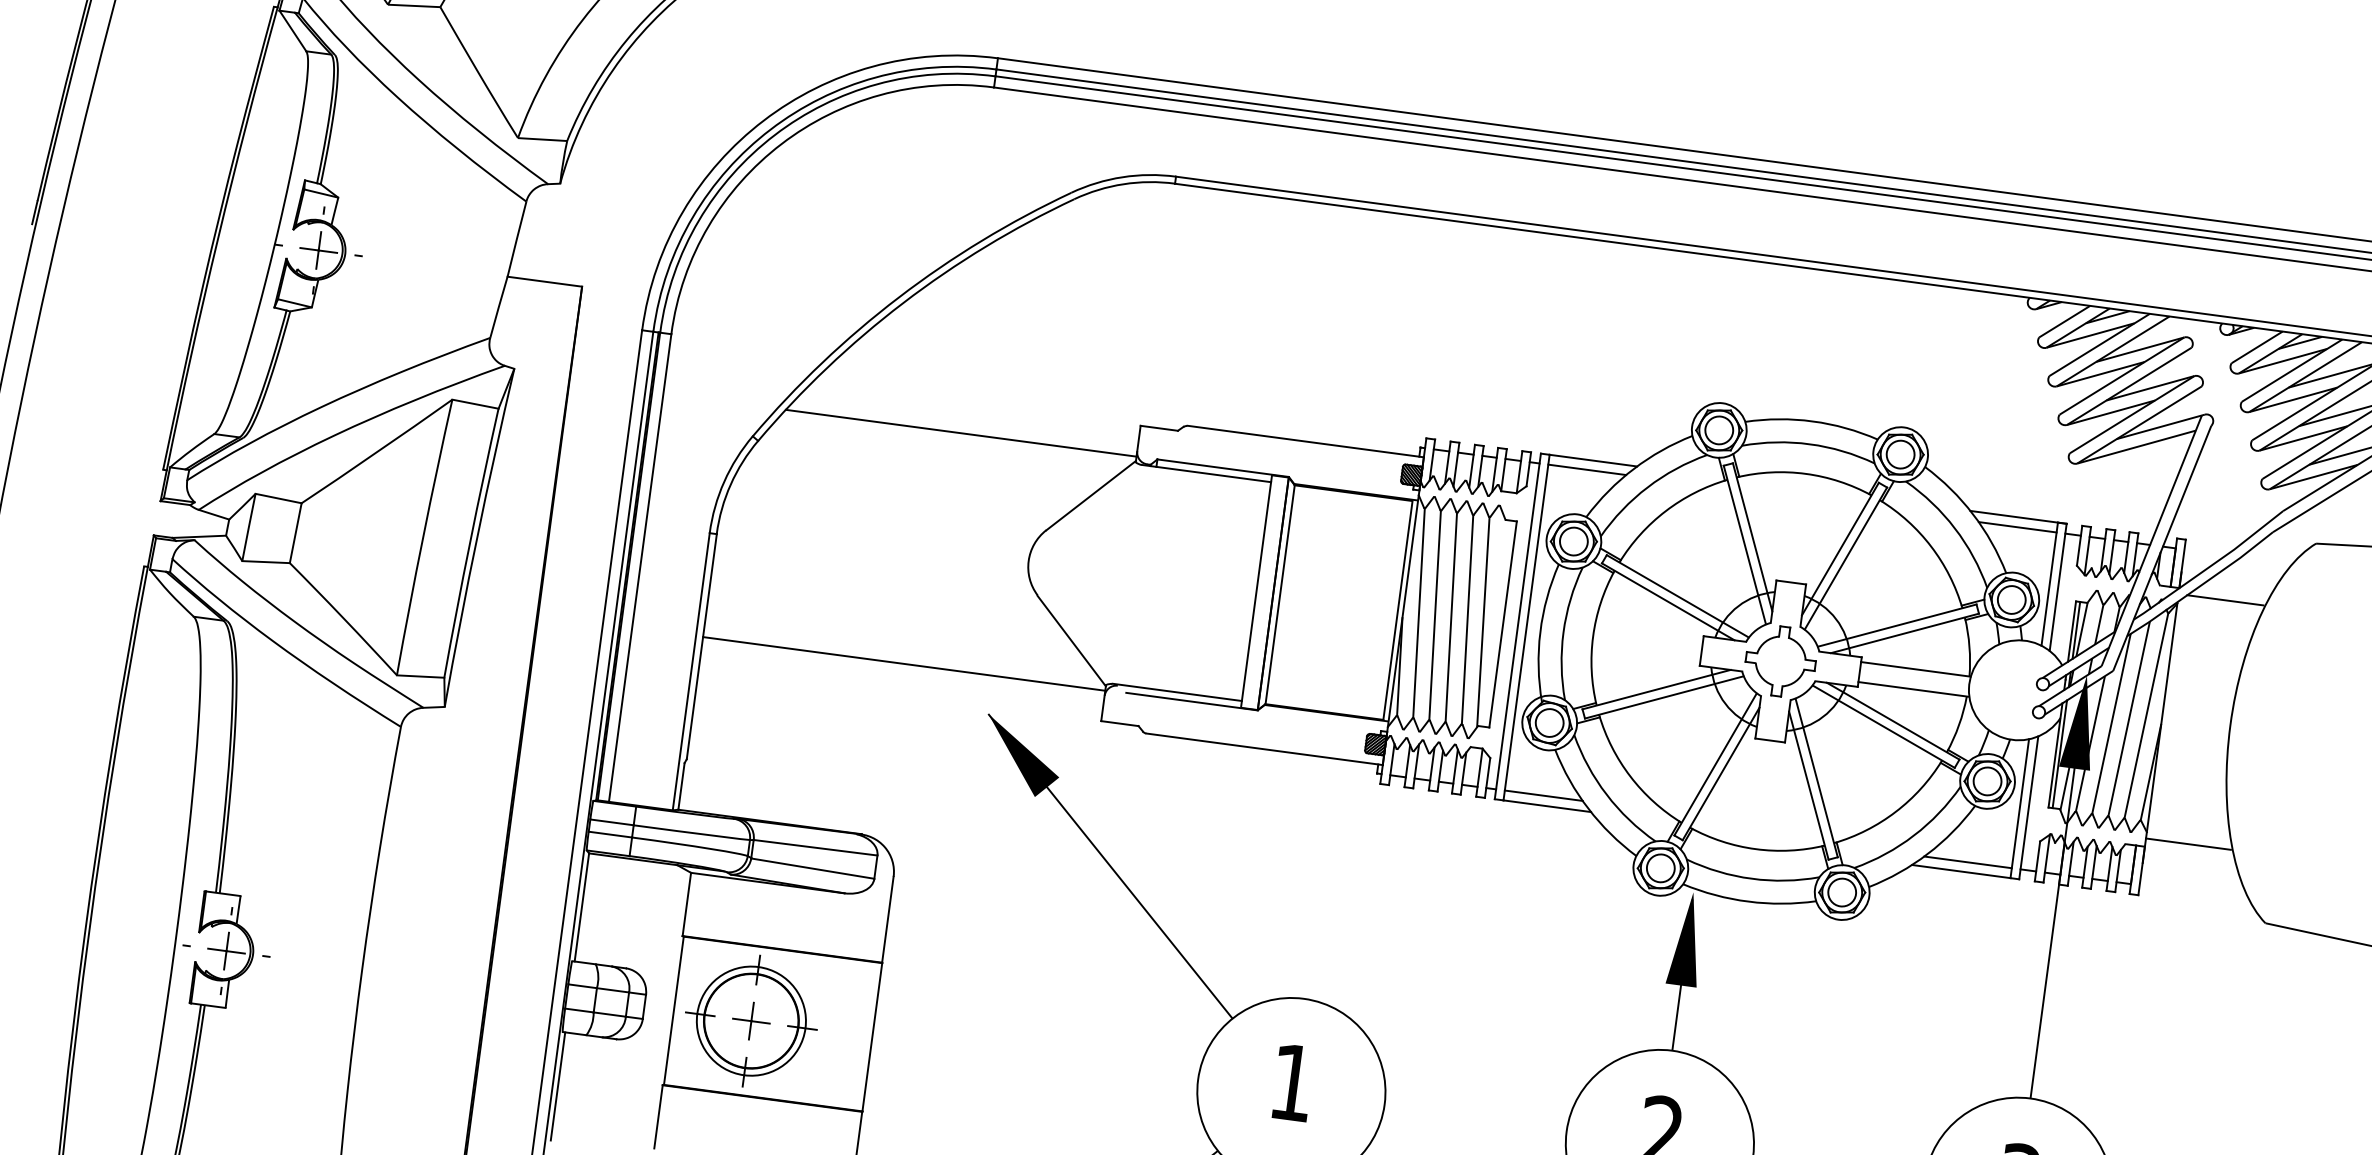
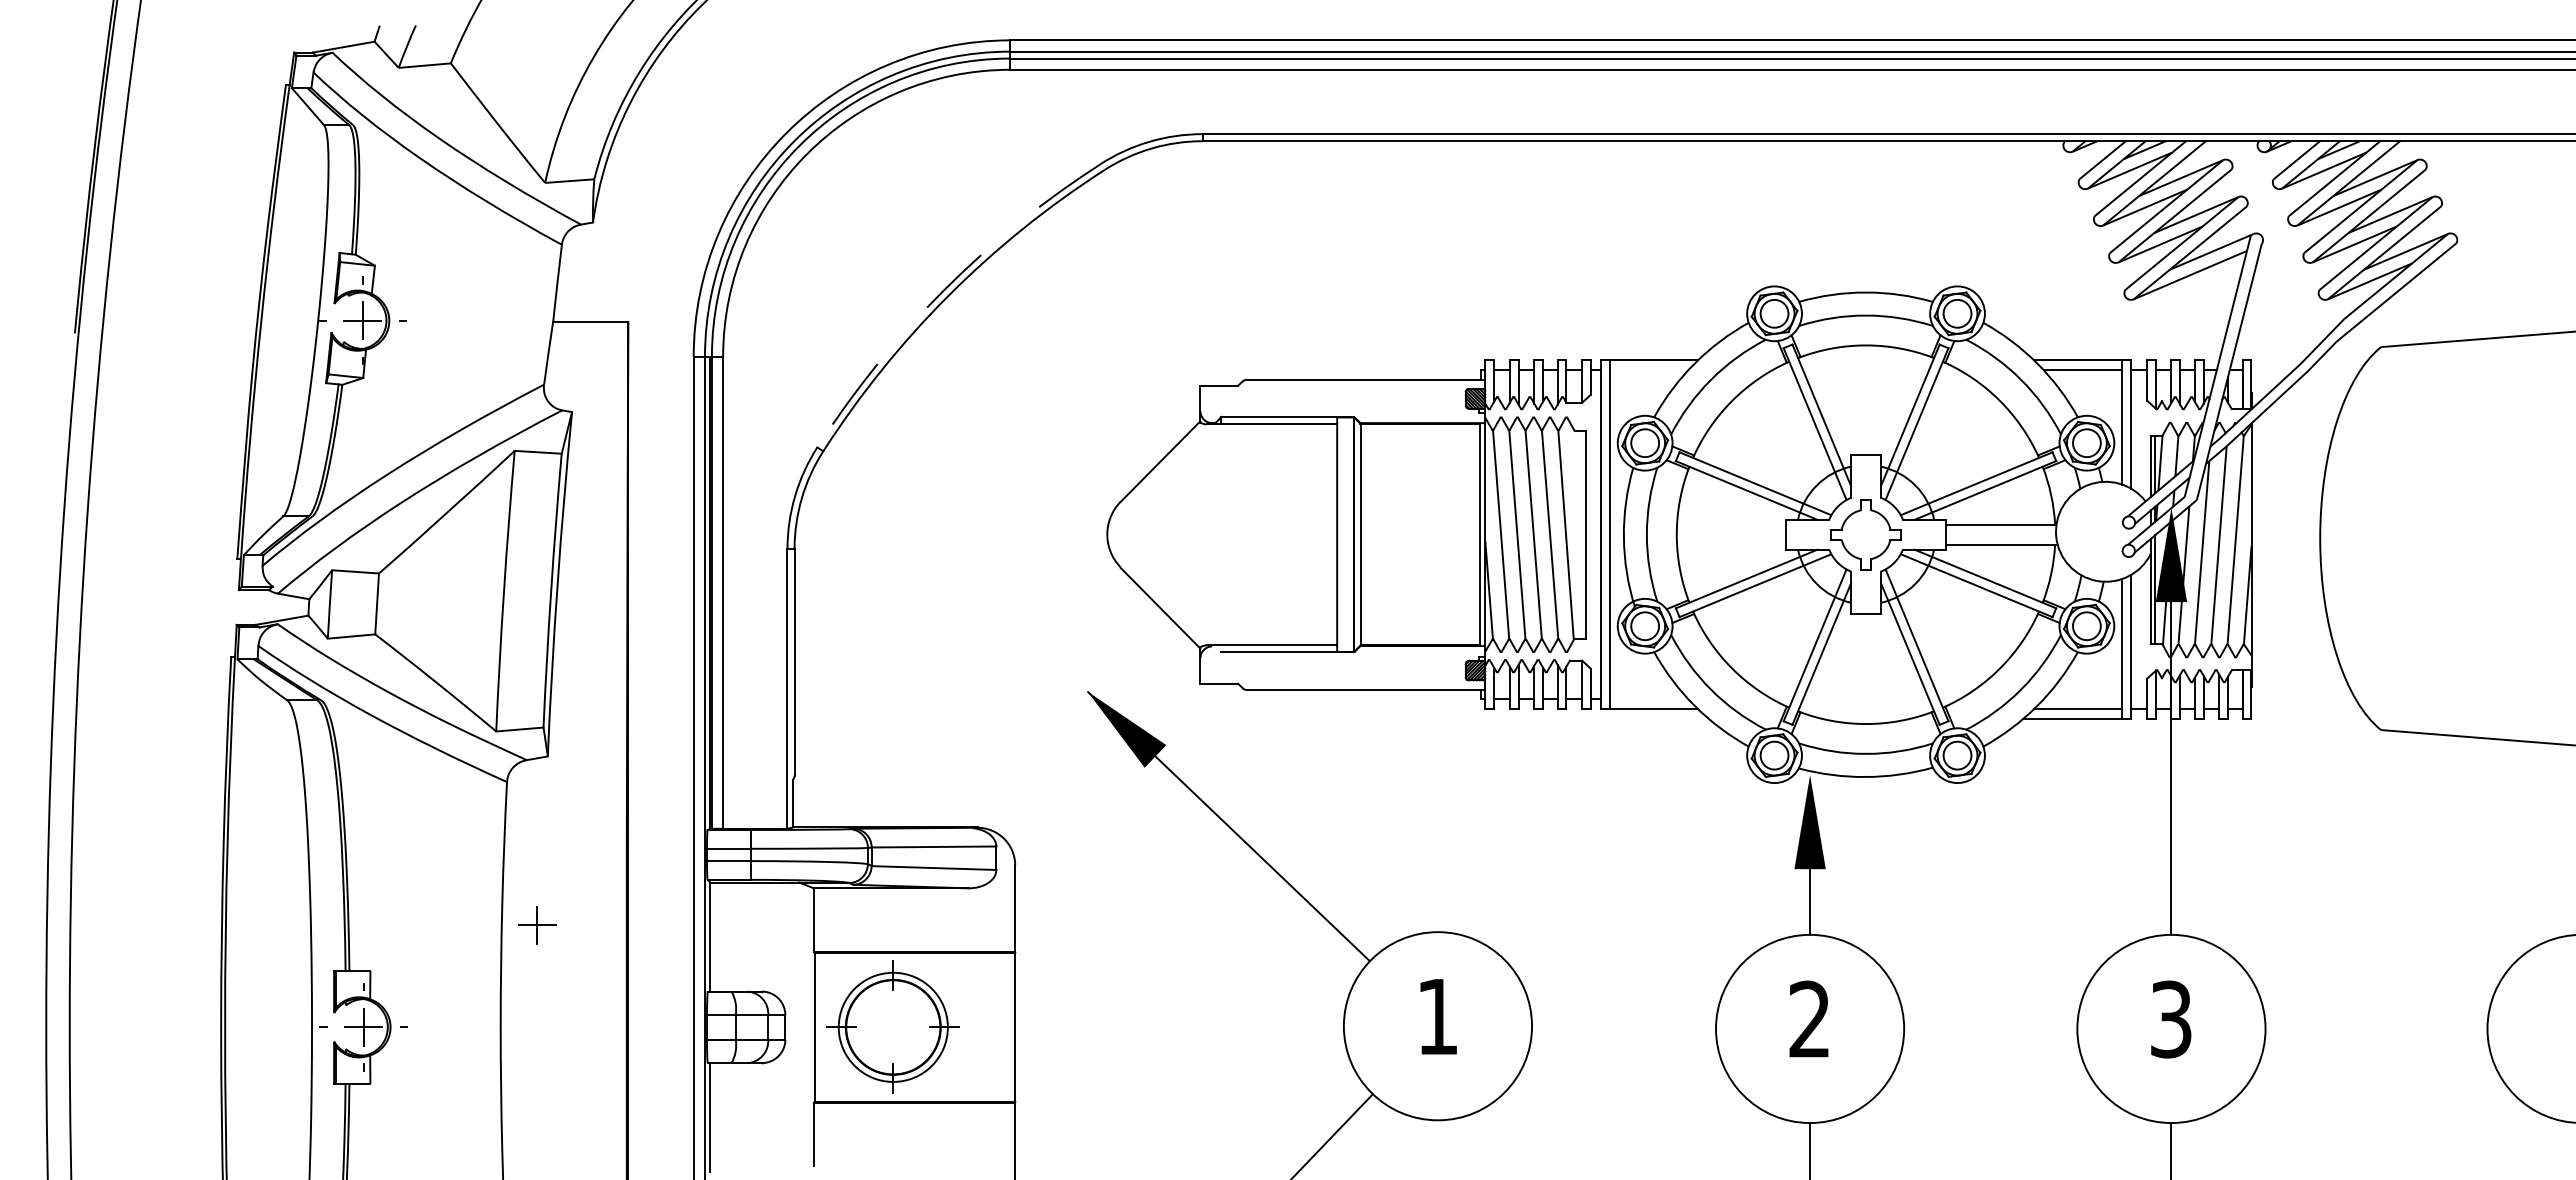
arc: (898, 297) -> (943, 290), solid -> dashed
line: (961, 432) -> (1023, 416), removed
line: (1586, 469) -> (1648, 370), removed
line: (2225, 600) -> (2298, 415), removed
line: (904, 664) -> (997, 653), removed
line: (1543, 796) -> (1648, 699), removed
line: (2188, 843) -> (2294, 661), removed
part: (751, 1021) -> (537, 925), moved

